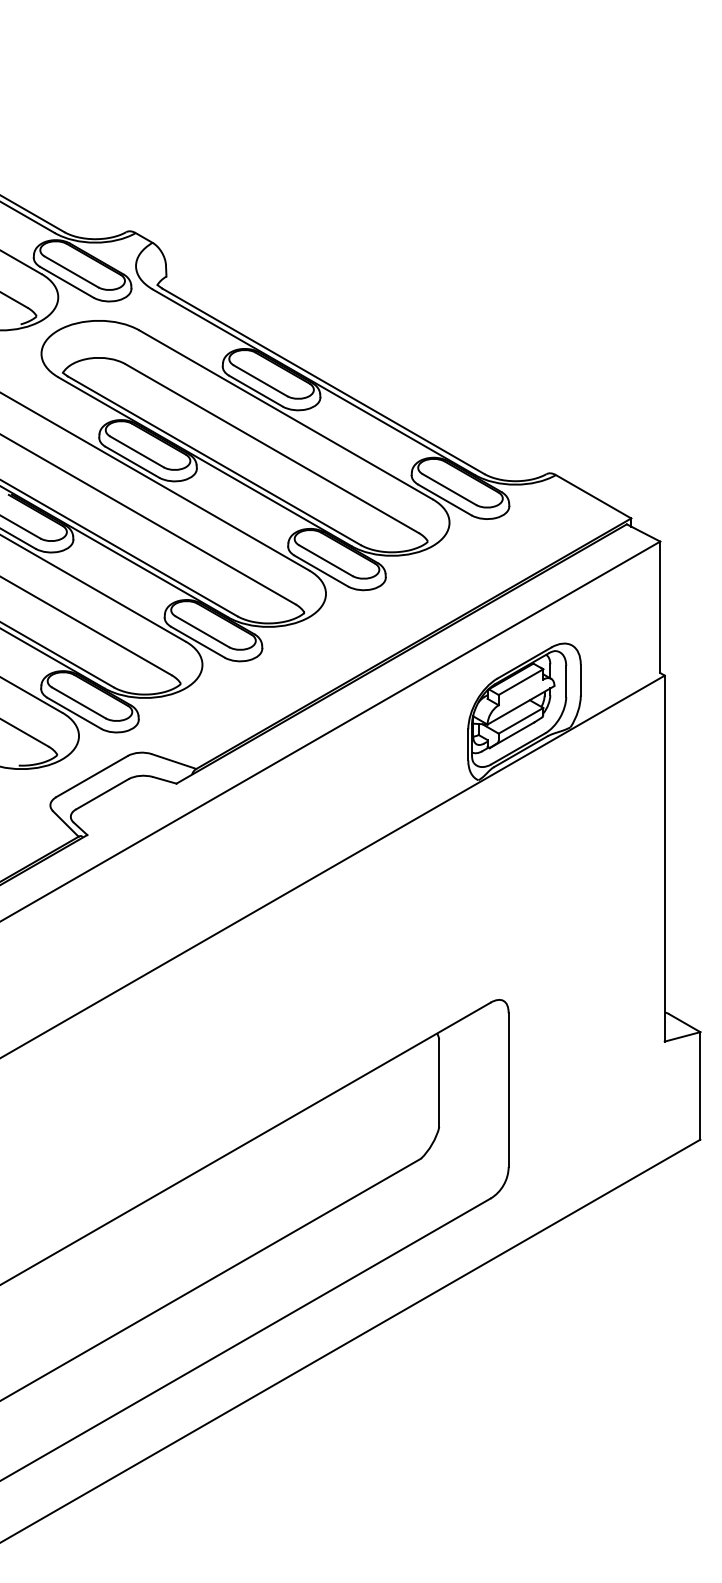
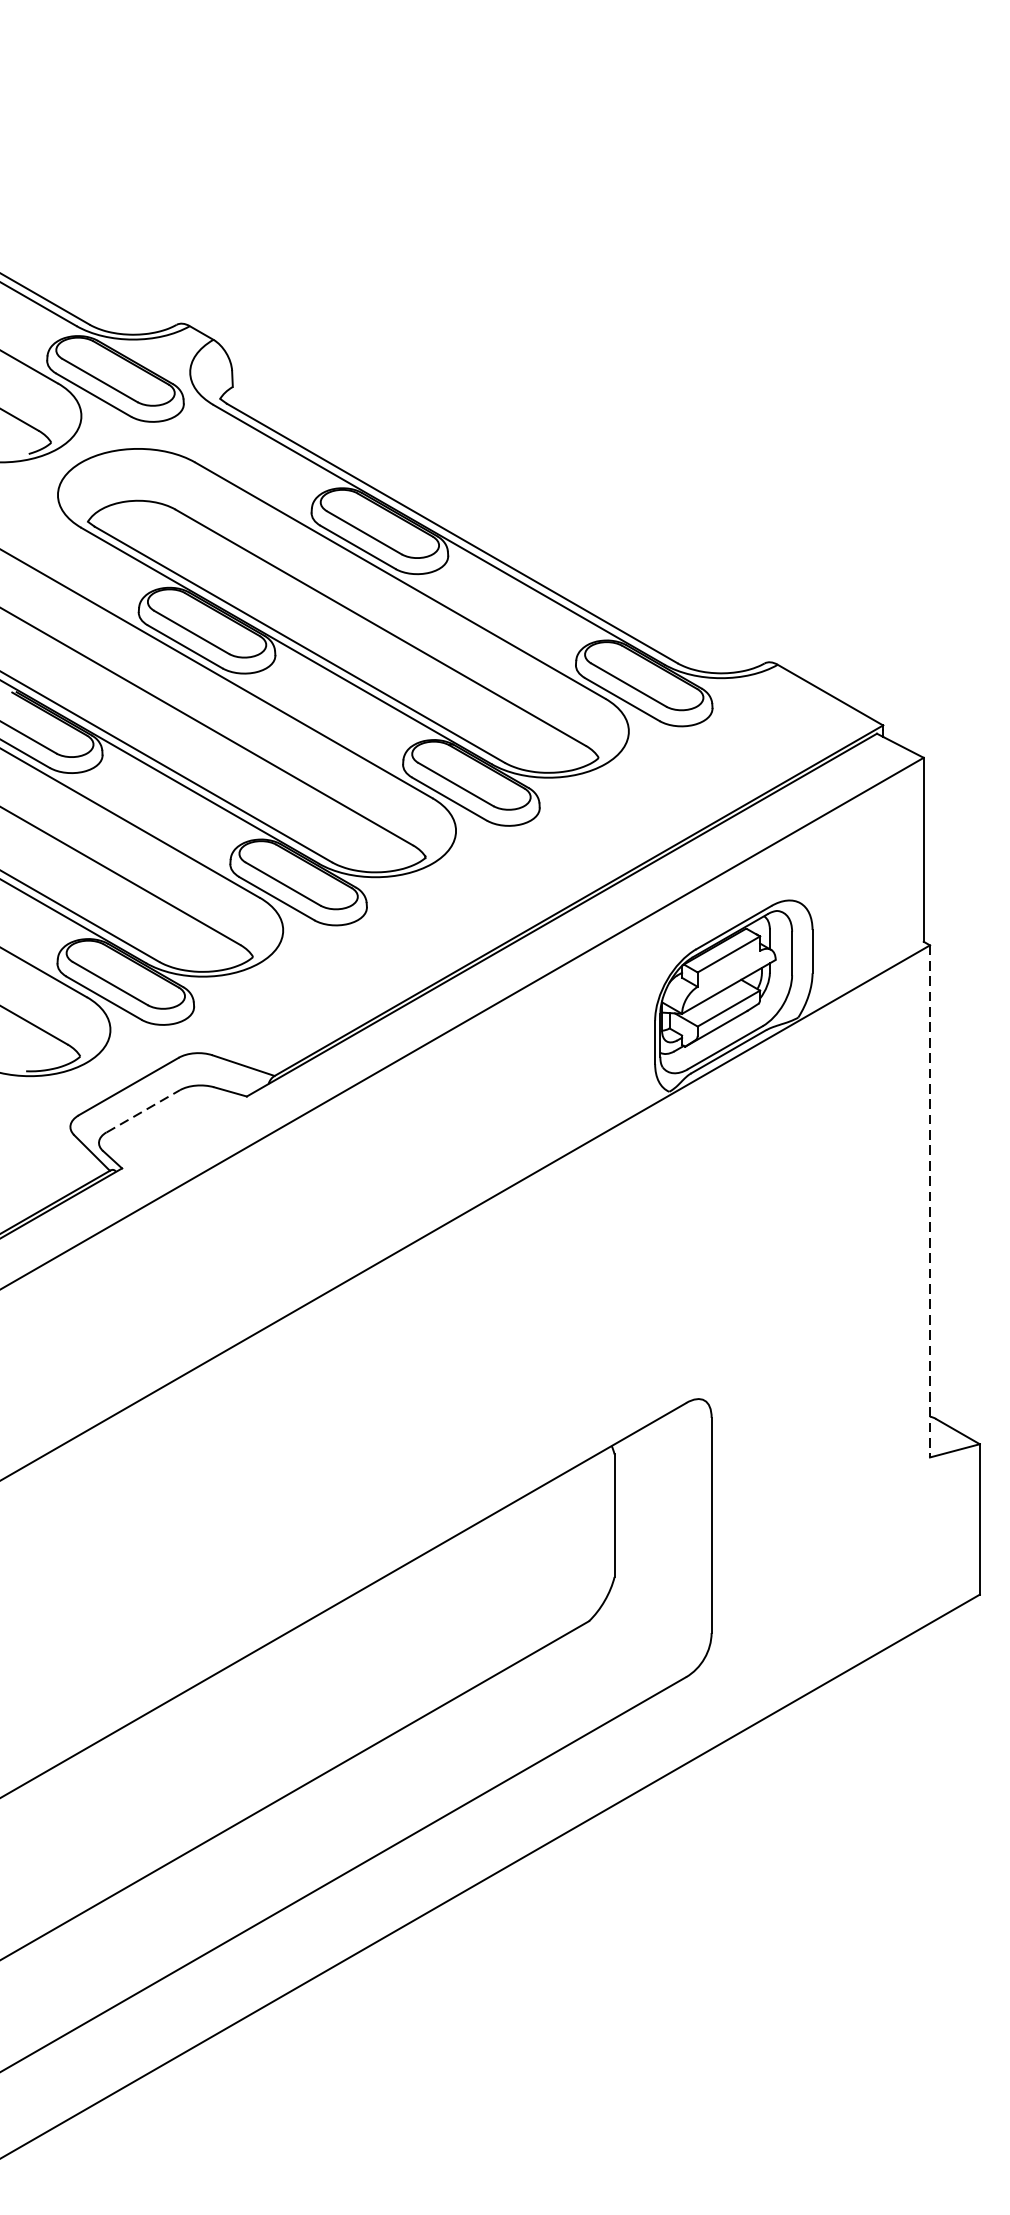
line: (102, 793) -> (143, 1110), solid -> dashed
line: (664, 858) -> (929, 1201), solid -> dashed

